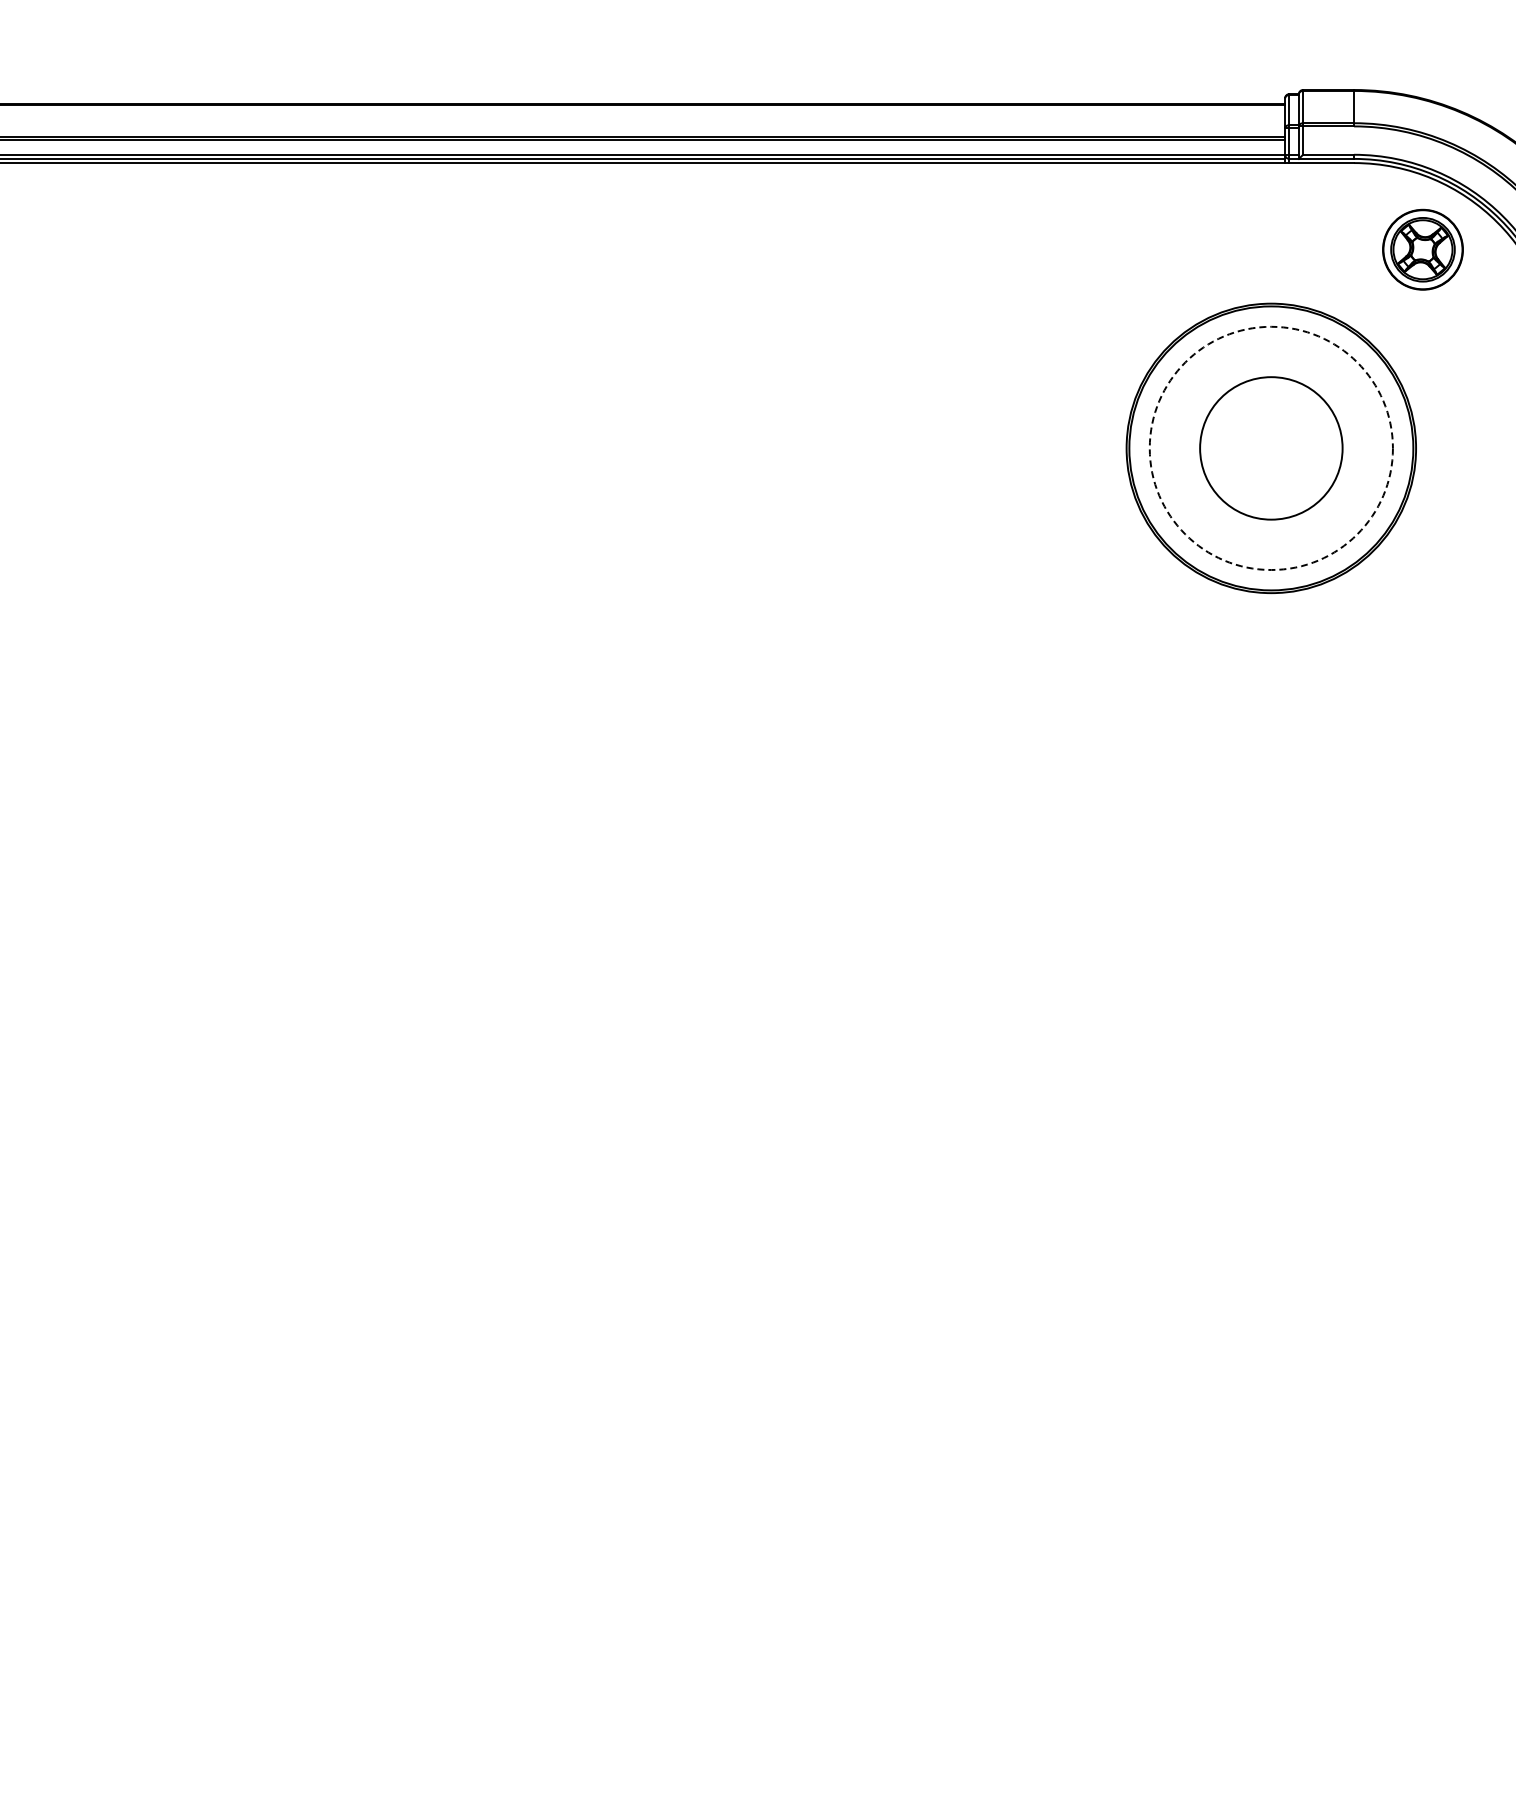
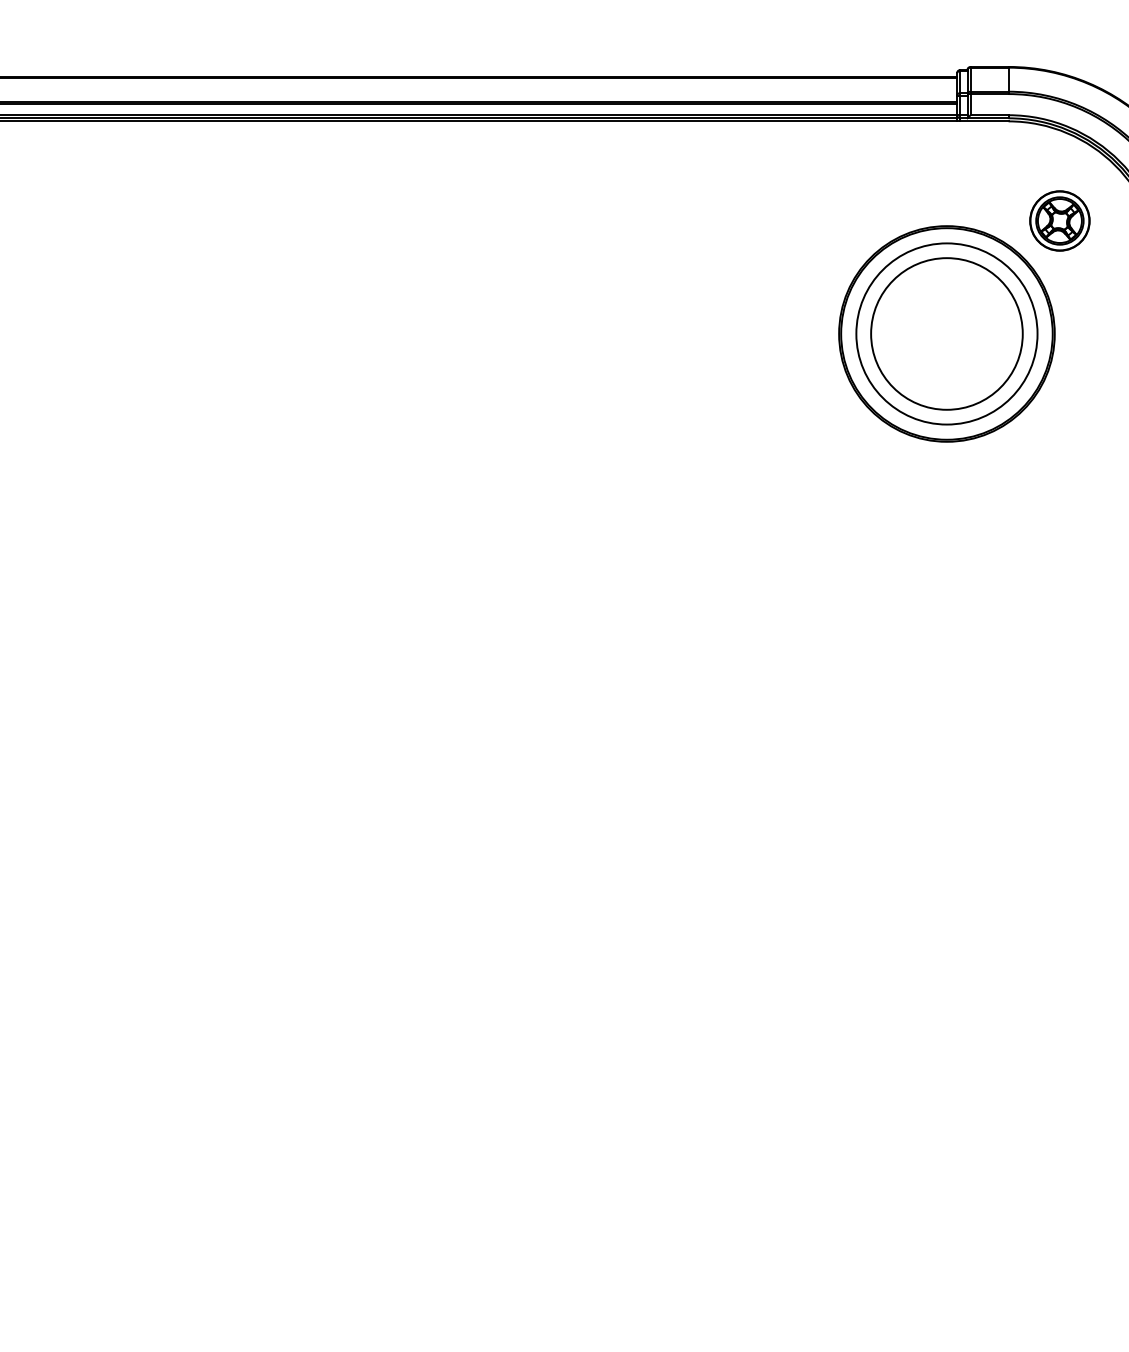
part: (1422, 249) -> (1059, 220), moved
circle: (1270, 448) -> (946, 334), dashed -> solid
circle: (1271, 448) -> (947, 334), size x1.43

